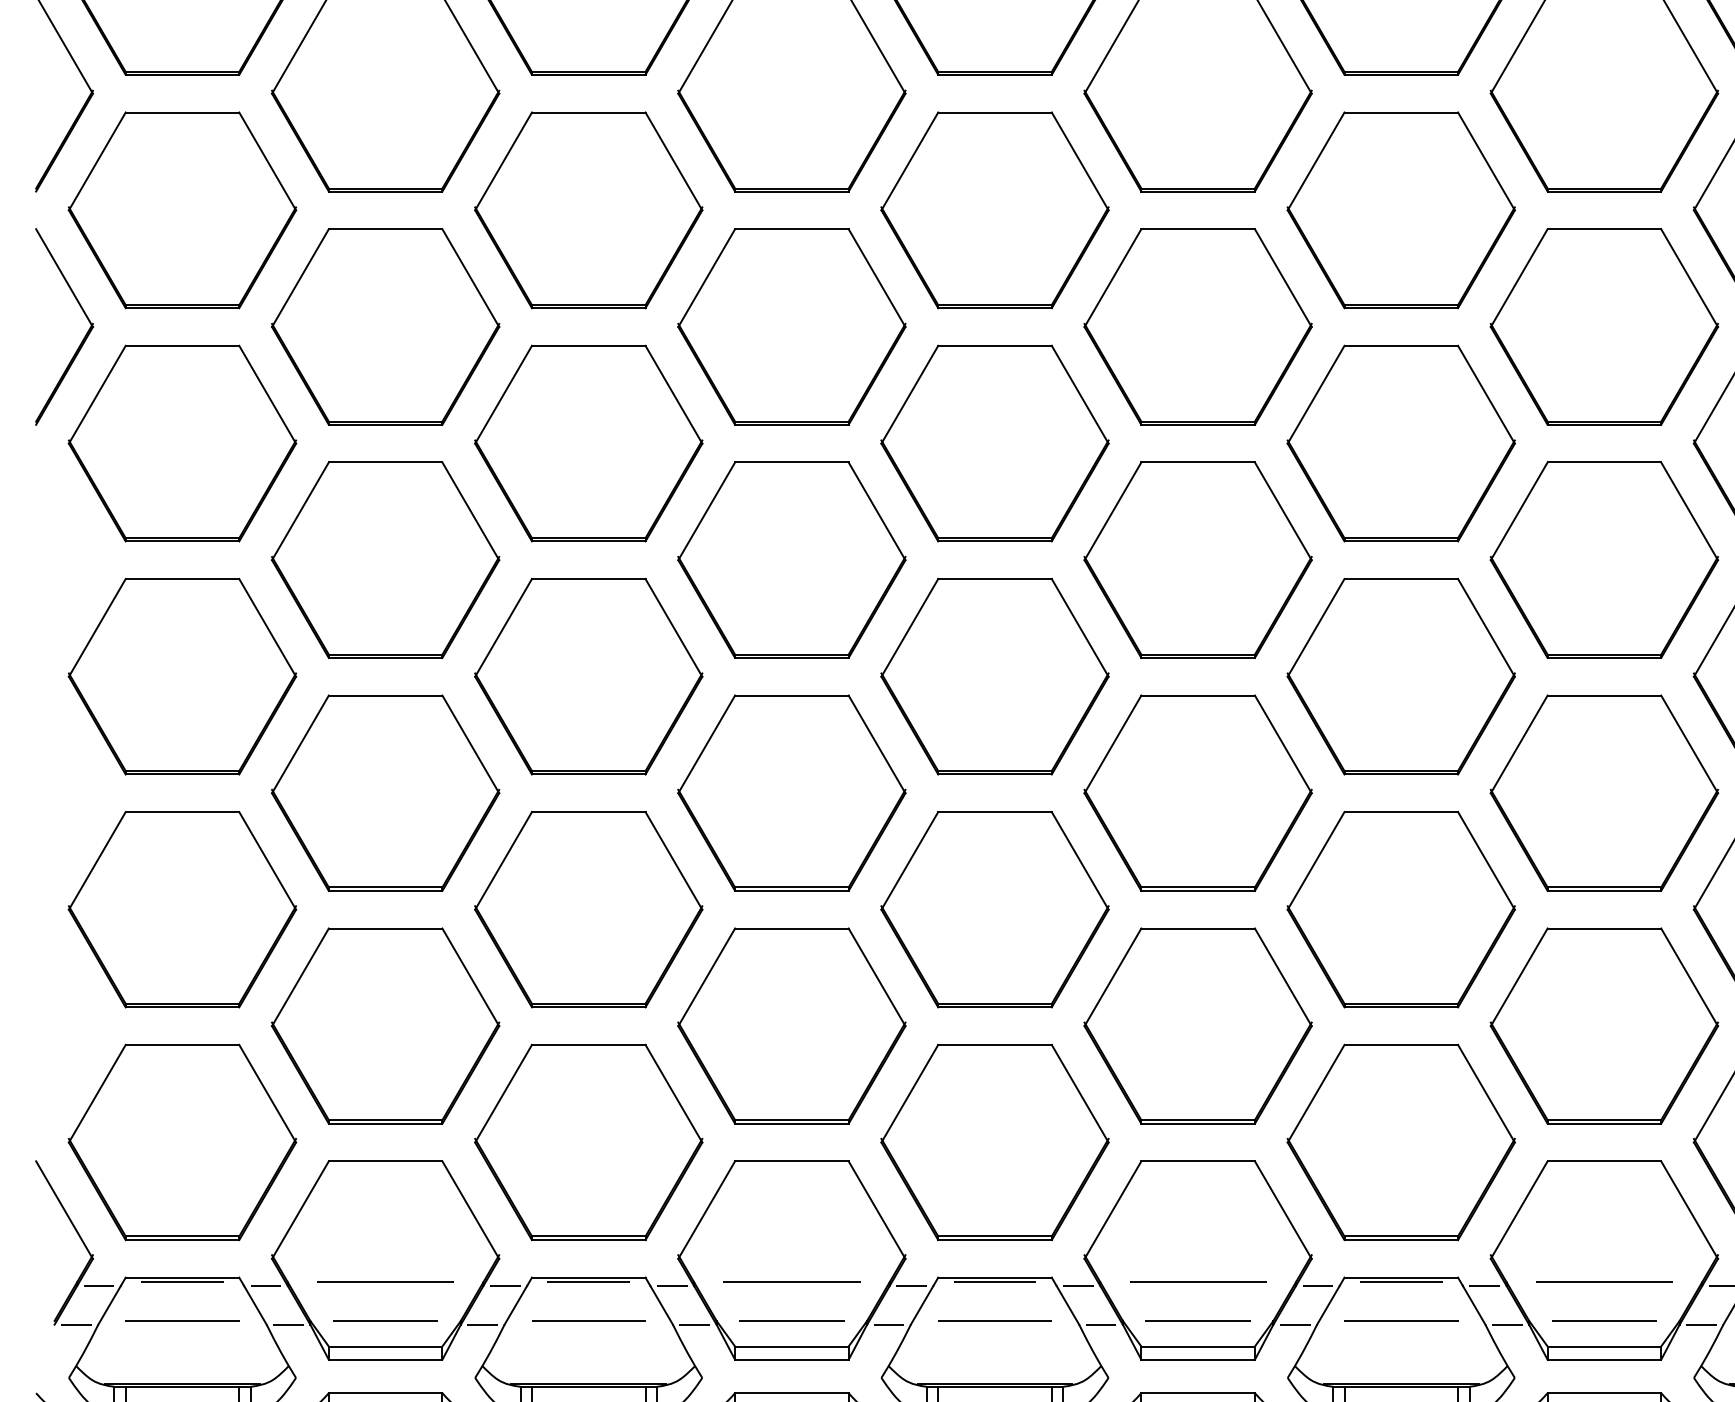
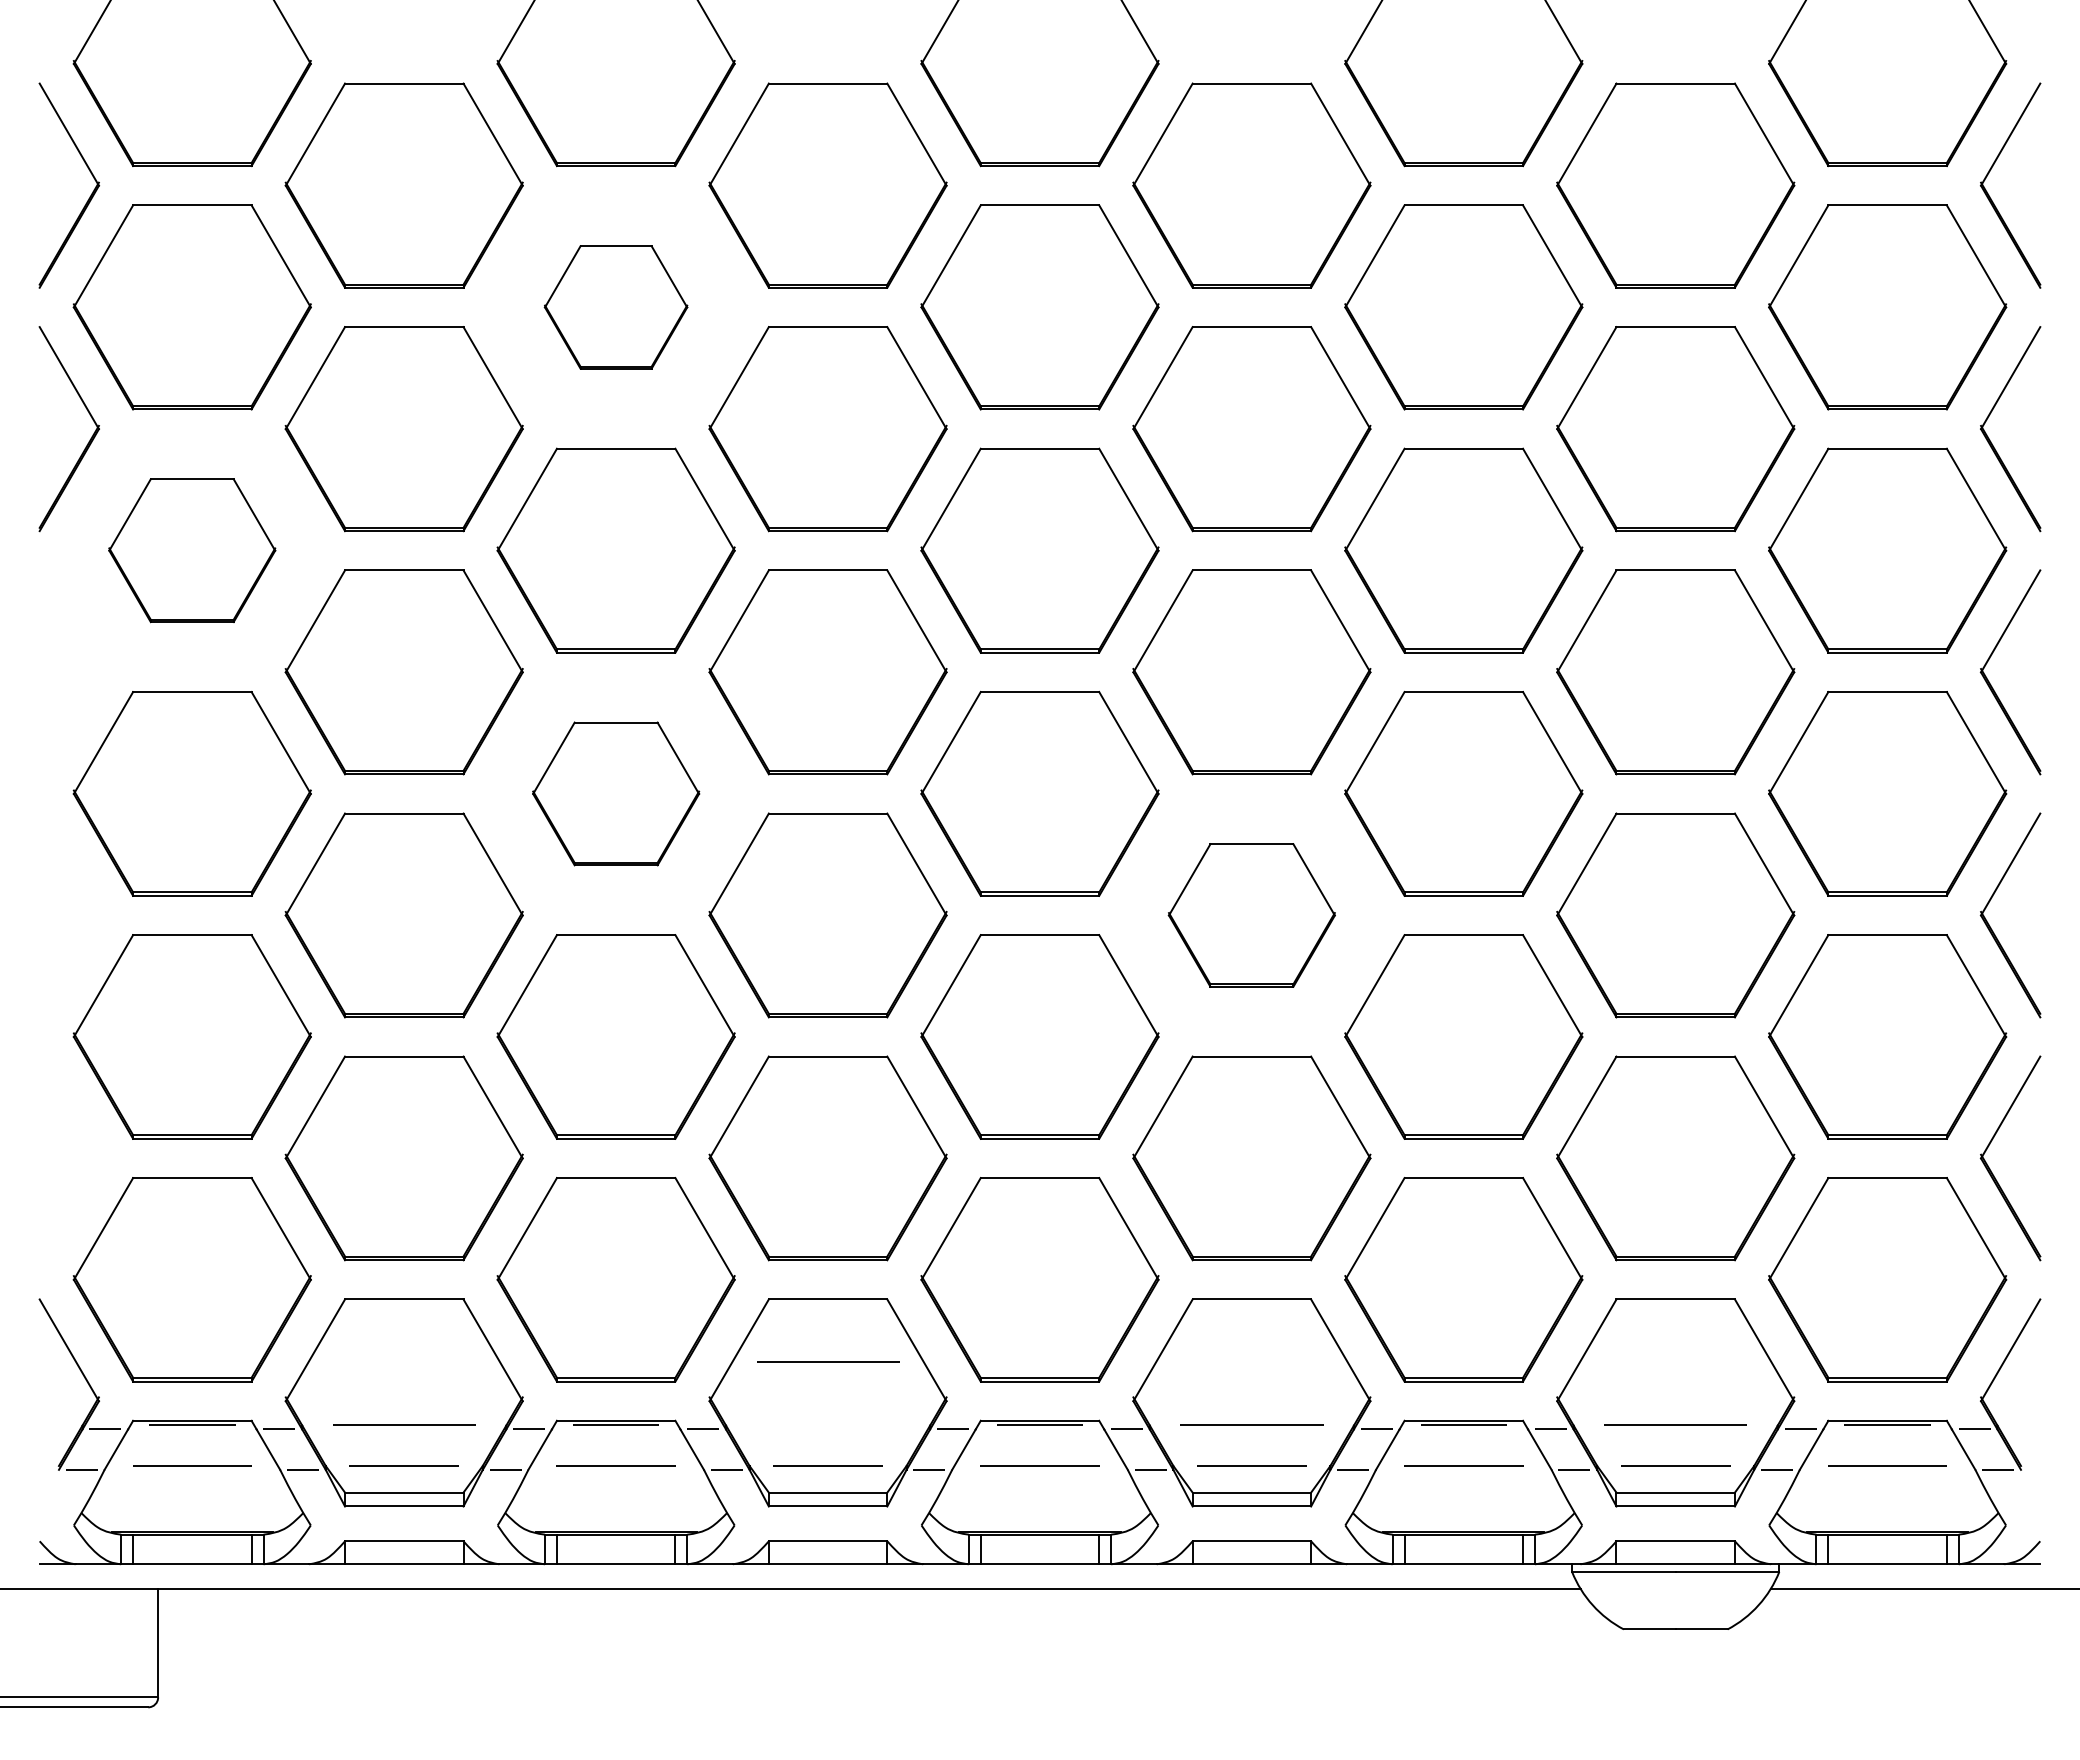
part: (588, 210) -> (615, 307), size x0.6
part: (181, 443) -> (191, 550), size x0.7
part: (588, 676) -> (615, 793), size x0.7
part: (1197, 793) -> (1251, 915), size x0.7
line: (792, 1281) -> (828, 1361), moved

